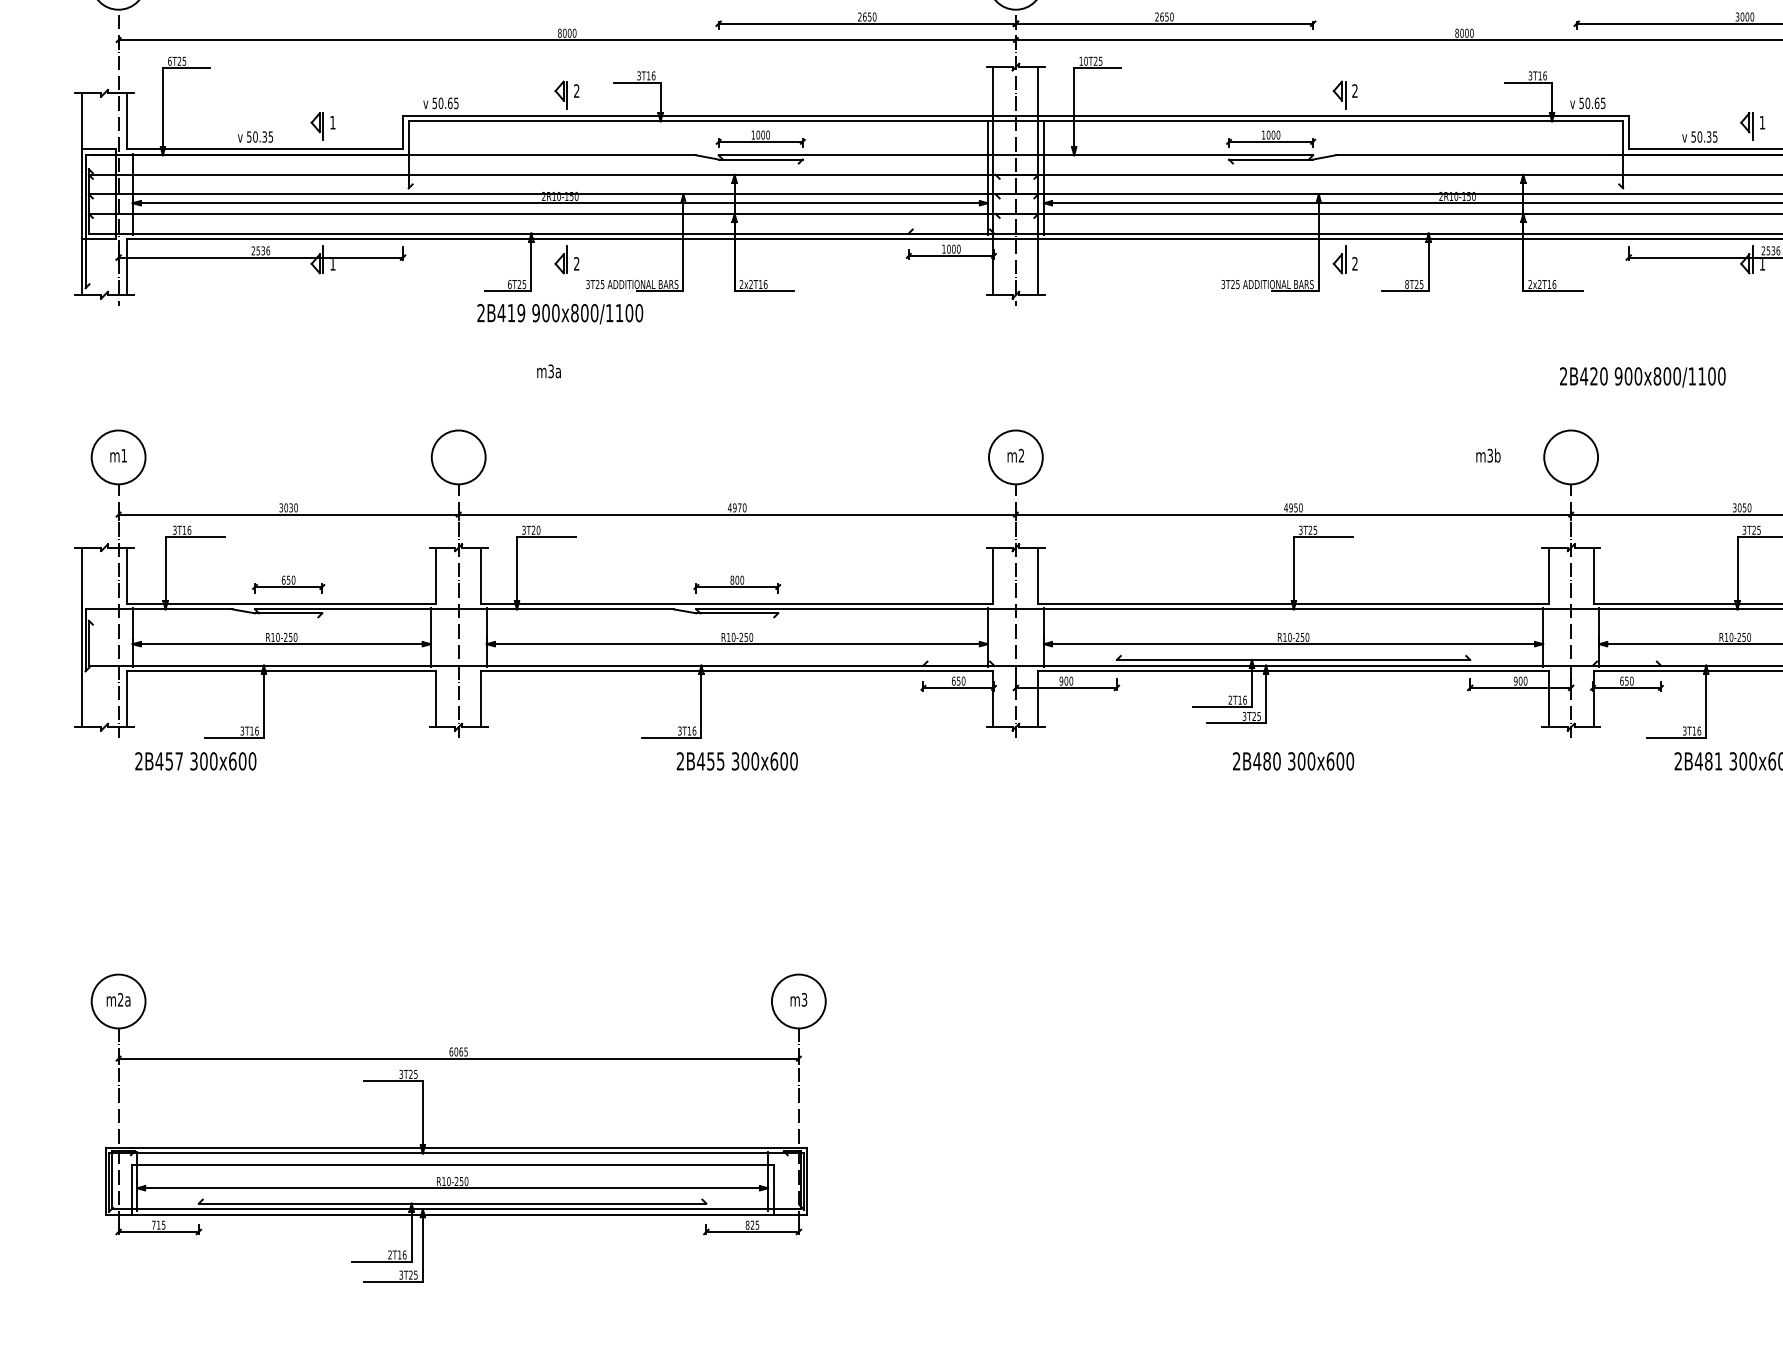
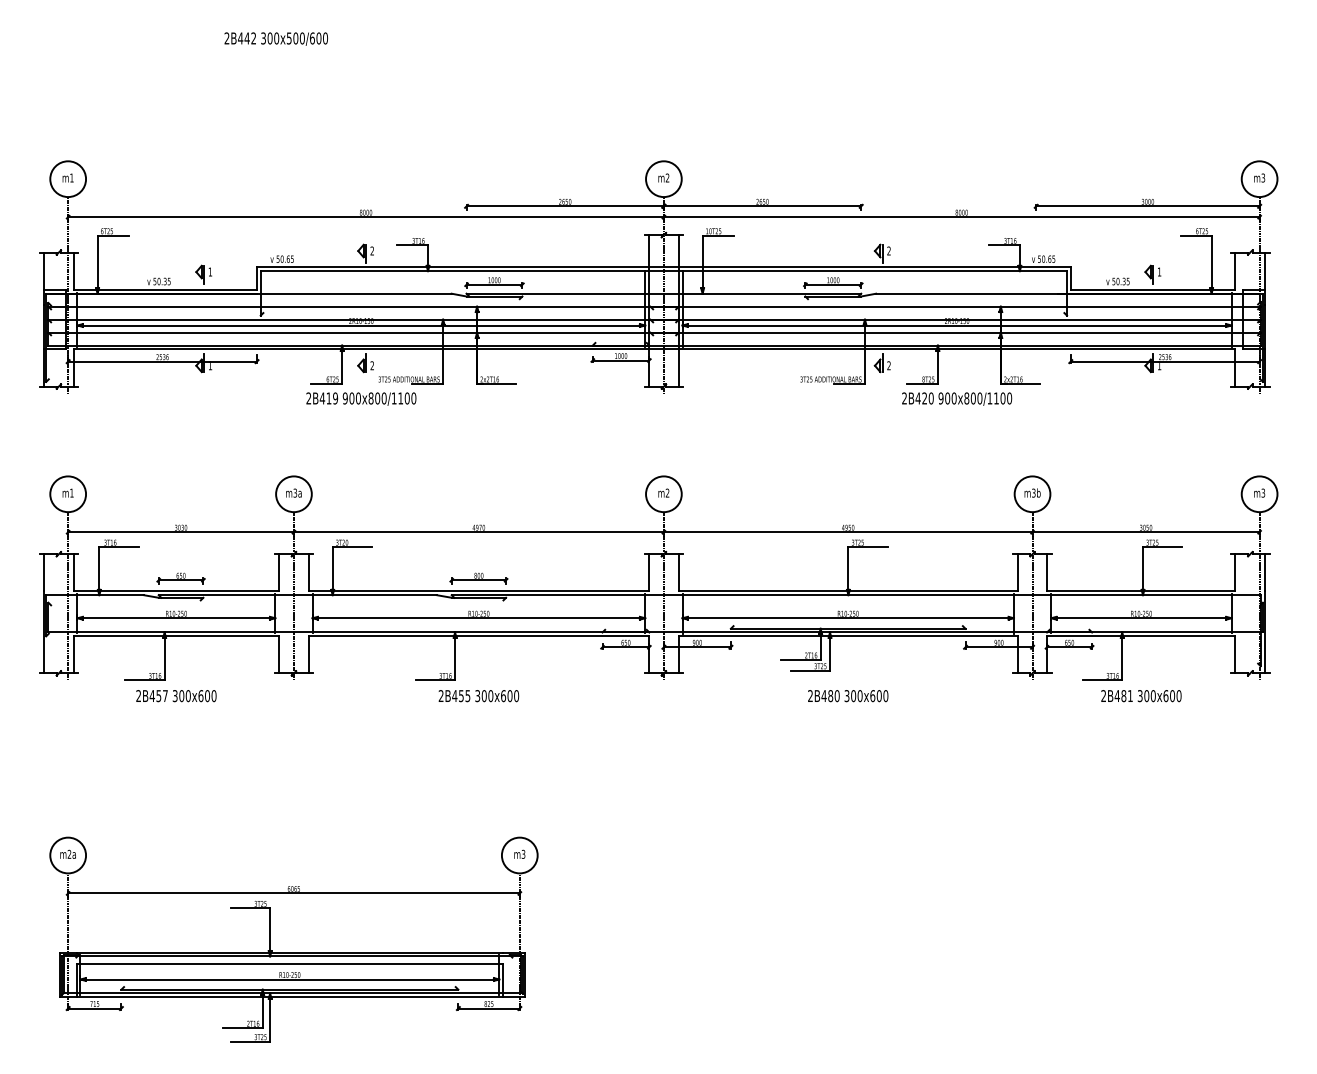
text: (548, 370) -> (293, 492), moved
text: (1643, 376) -> (957, 398), moved
text: (1488, 454) -> (1032, 492), moved
text: (195, 762) -> (176, 696), moved

